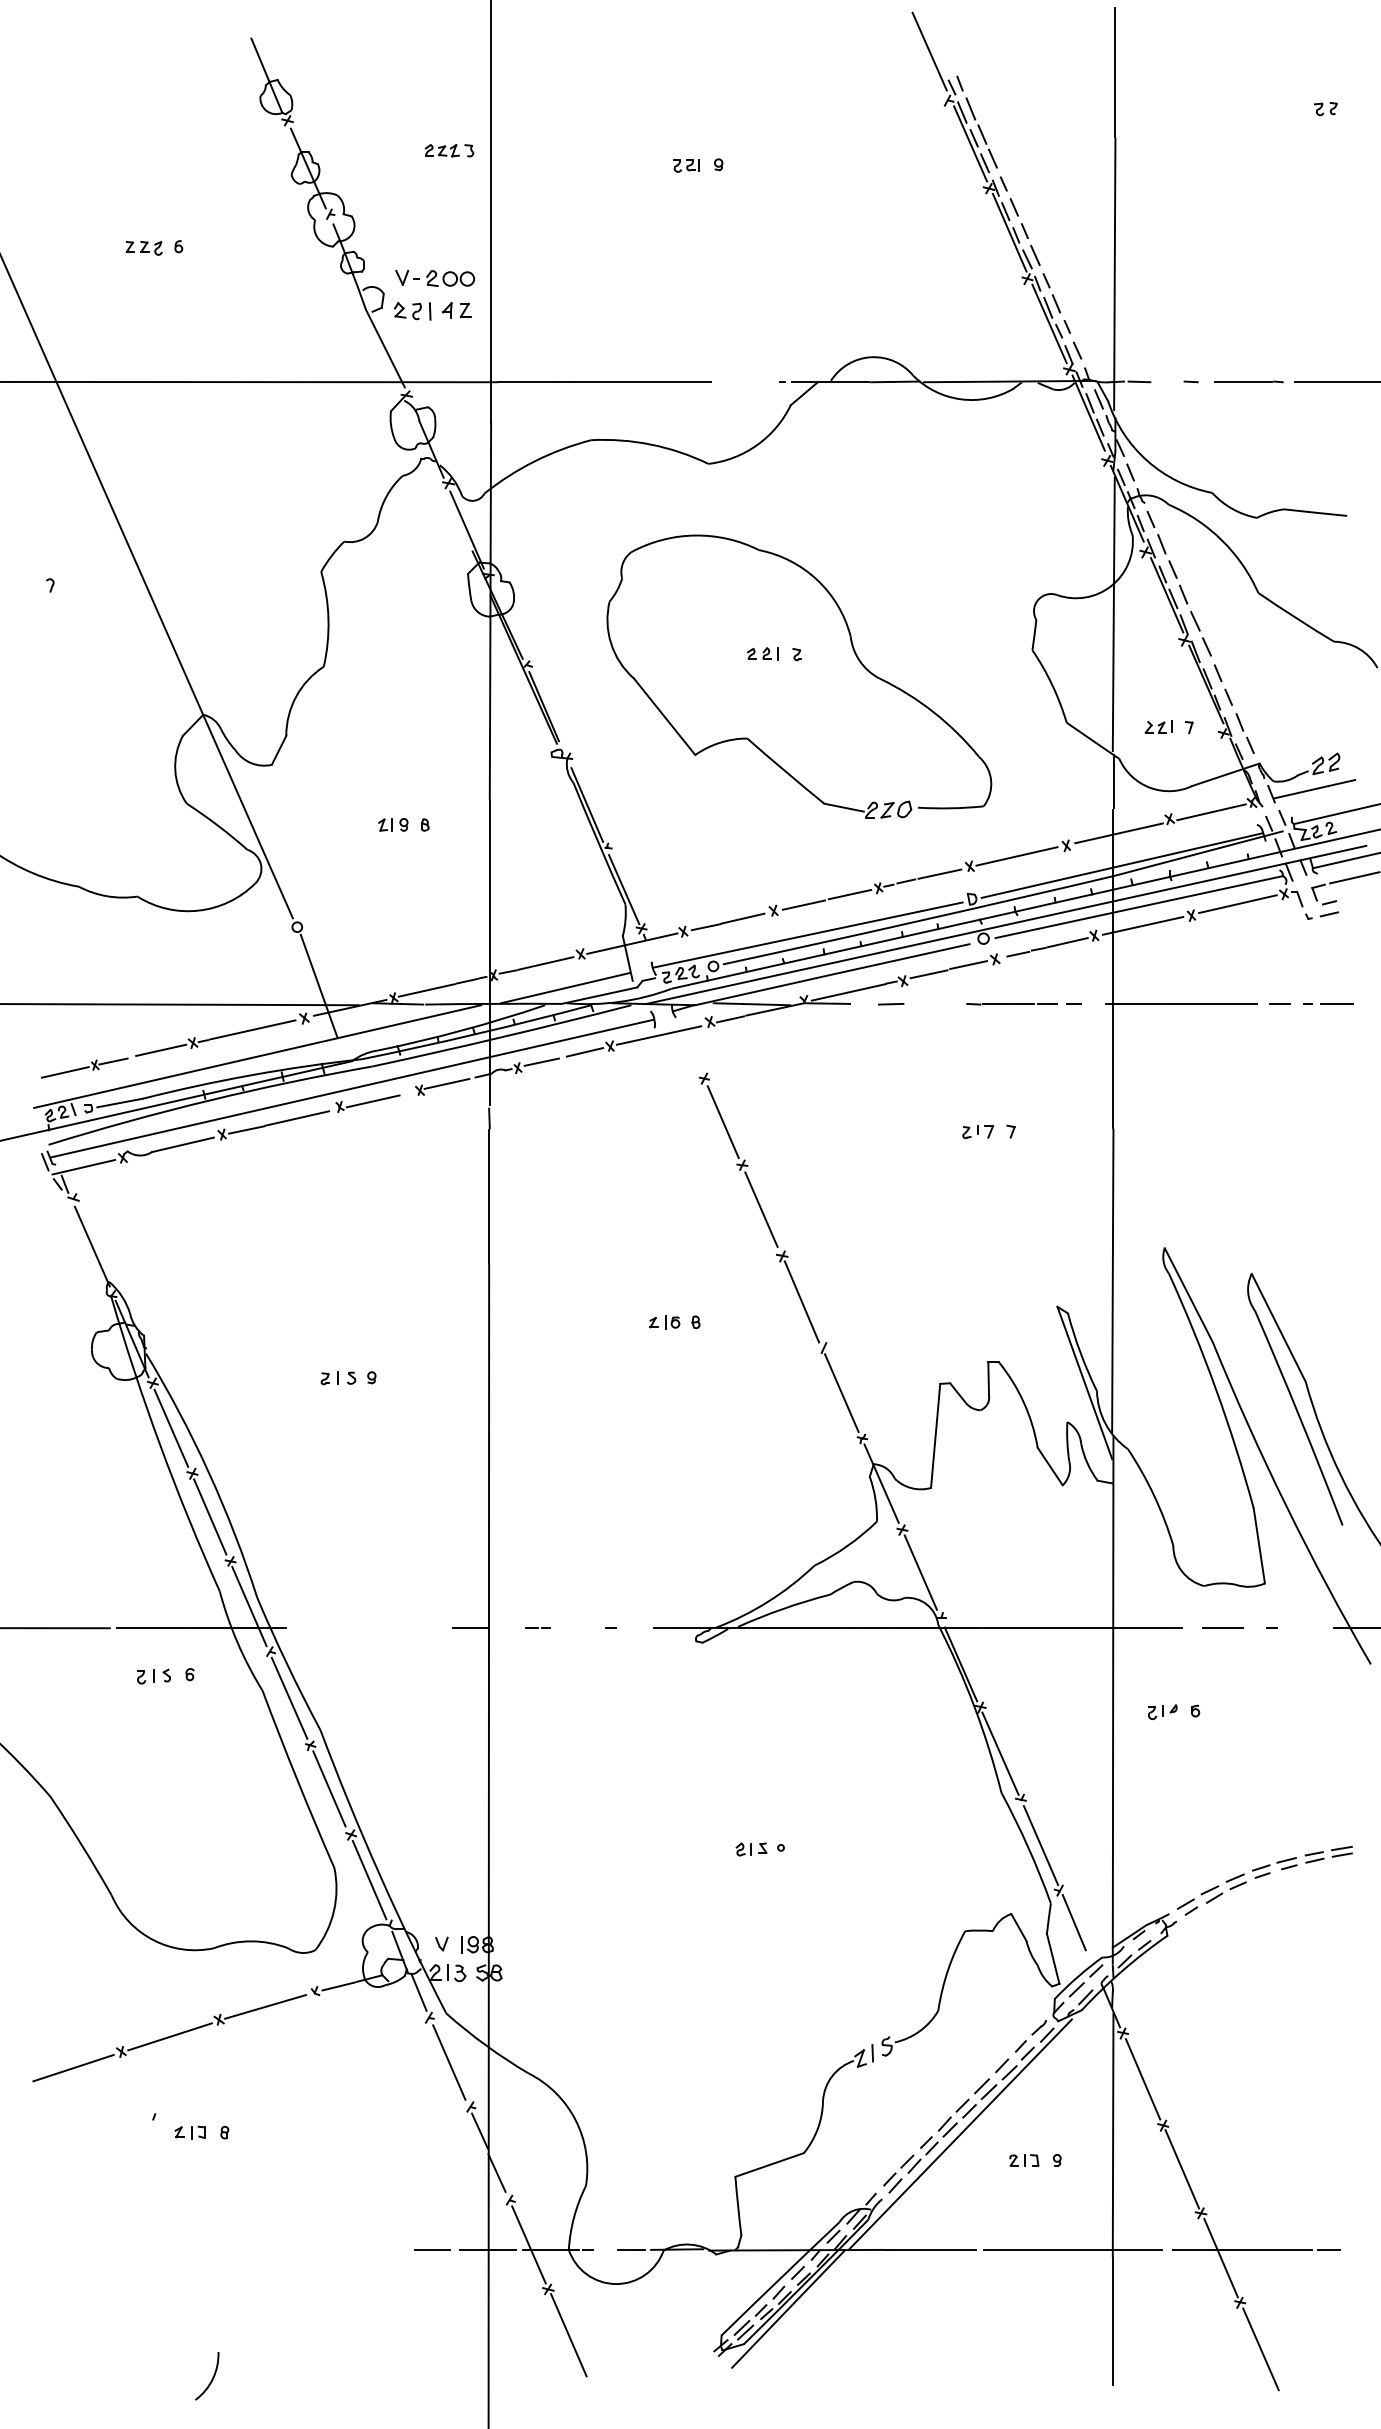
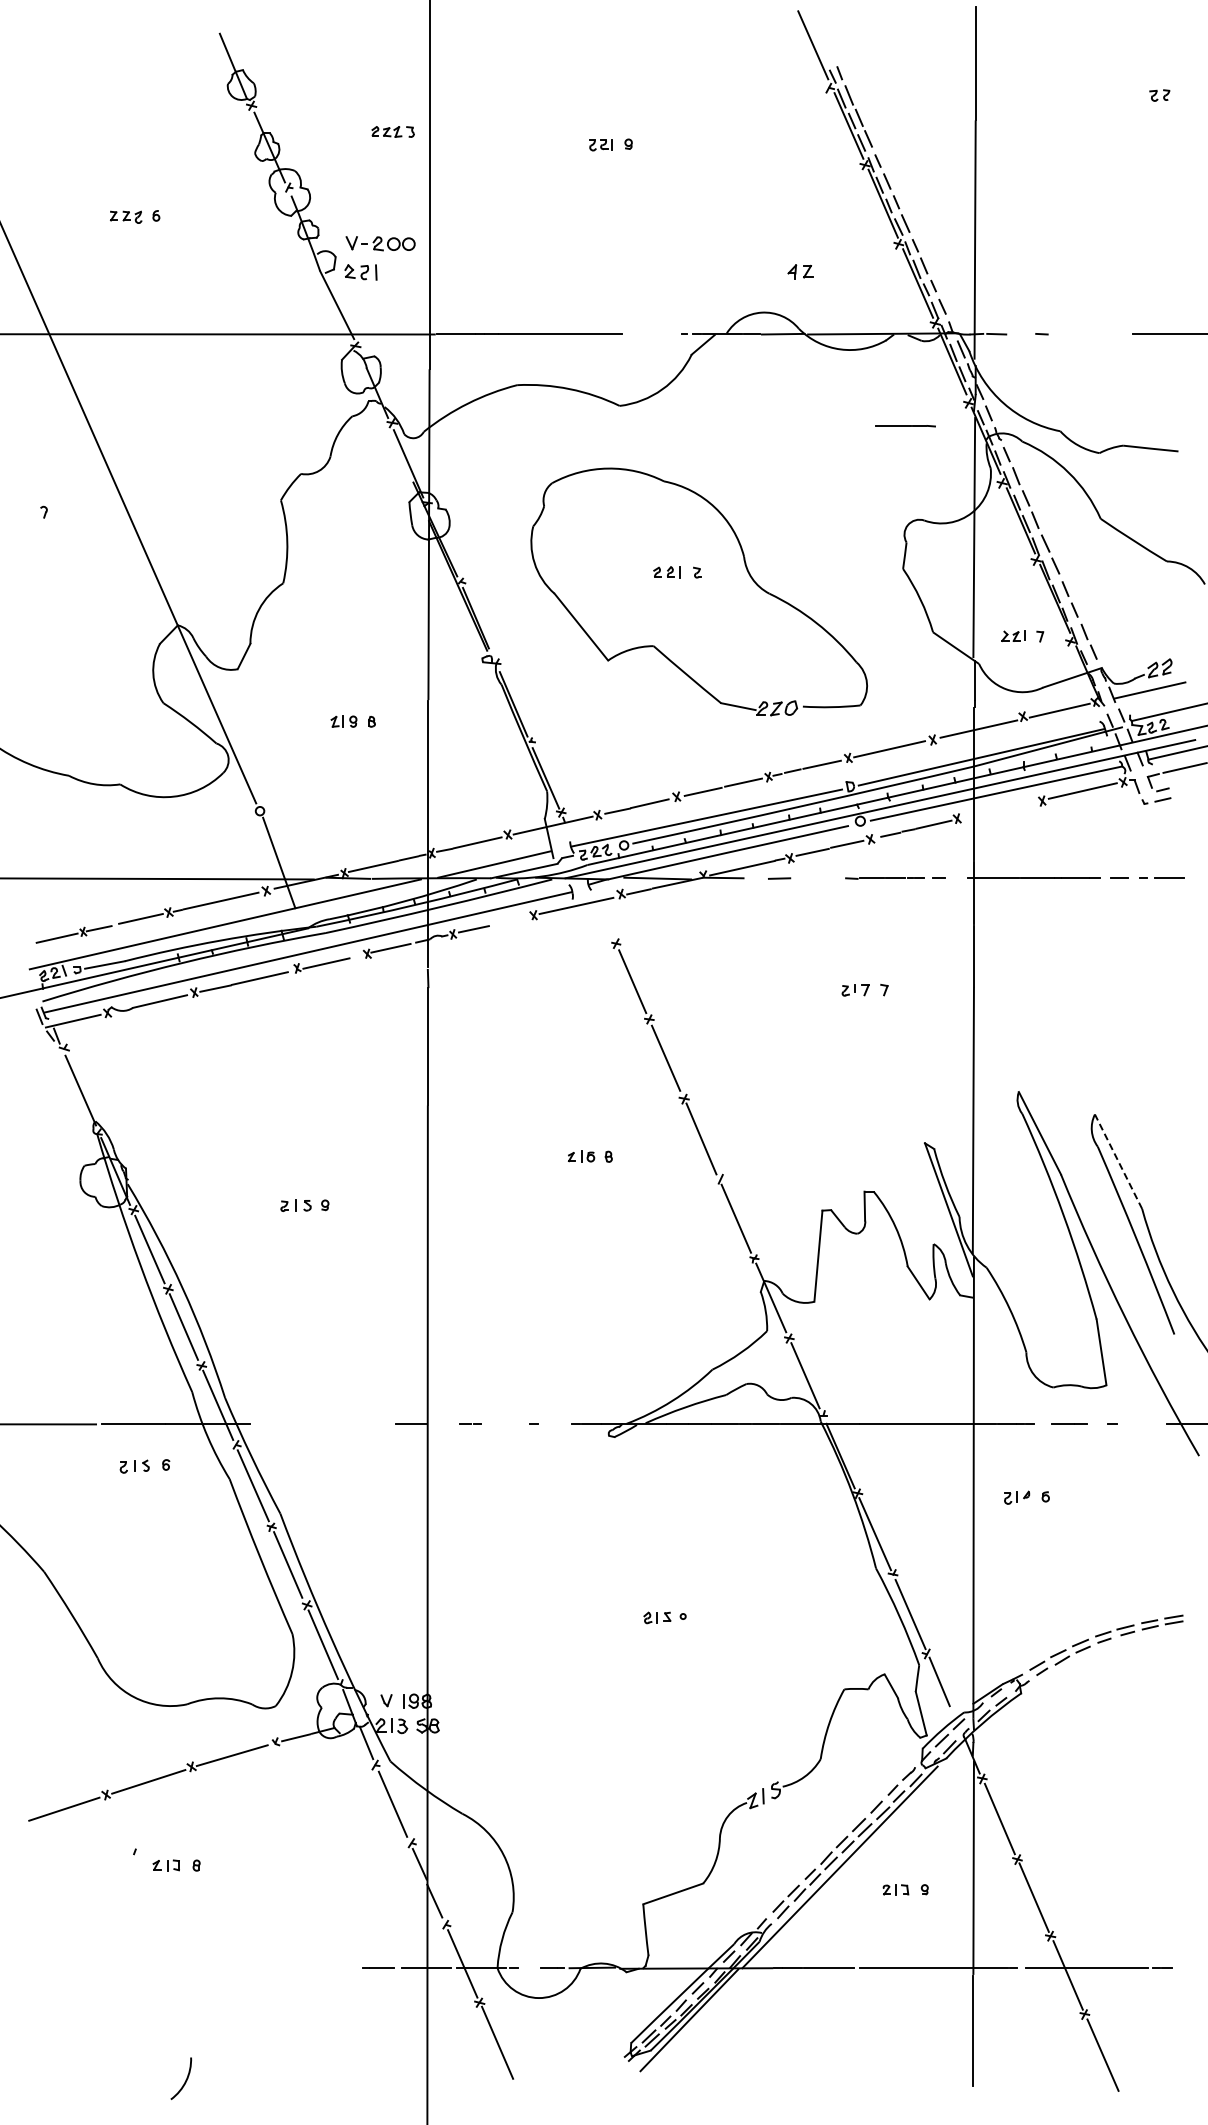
part: (456, 310) -> (800, 271), moved
line: (1248, 382) -> (905, 426), moved
line: (1142, 925) -> (999, 809), removed
line: (584, 1052) -> (511, 920), removed
line: (1278, 1327) -> (1118, 1161), solid -> dashed

